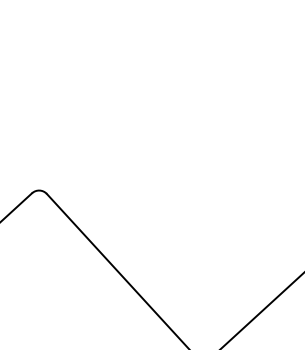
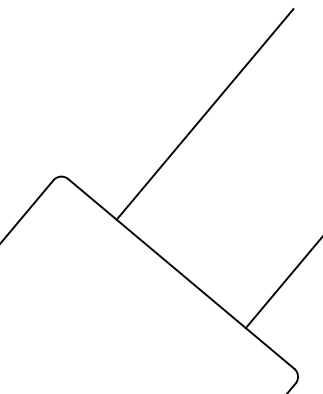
line: (190, 147) -> (204, 114), added

